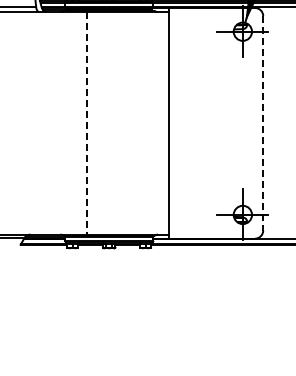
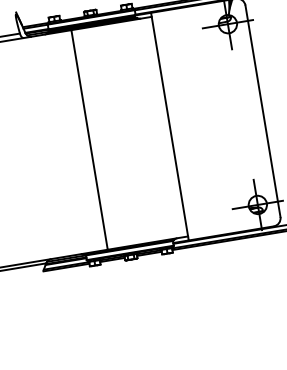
line: (87, 123) -> (89, 140), dashed -> solid
line: (263, 123) -> (263, 111), dashed -> solid

